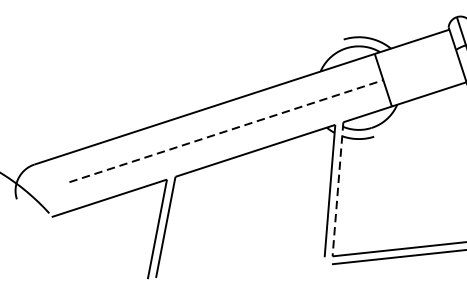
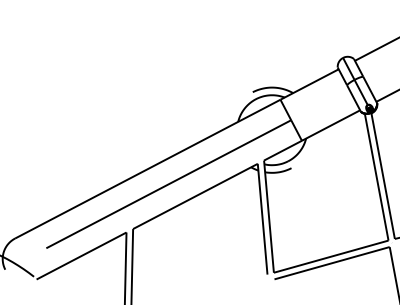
line: (227, 131) -> (169, 184), dashed -> solid
line: (338, 190) -> (269, 217), dashed -> solid

